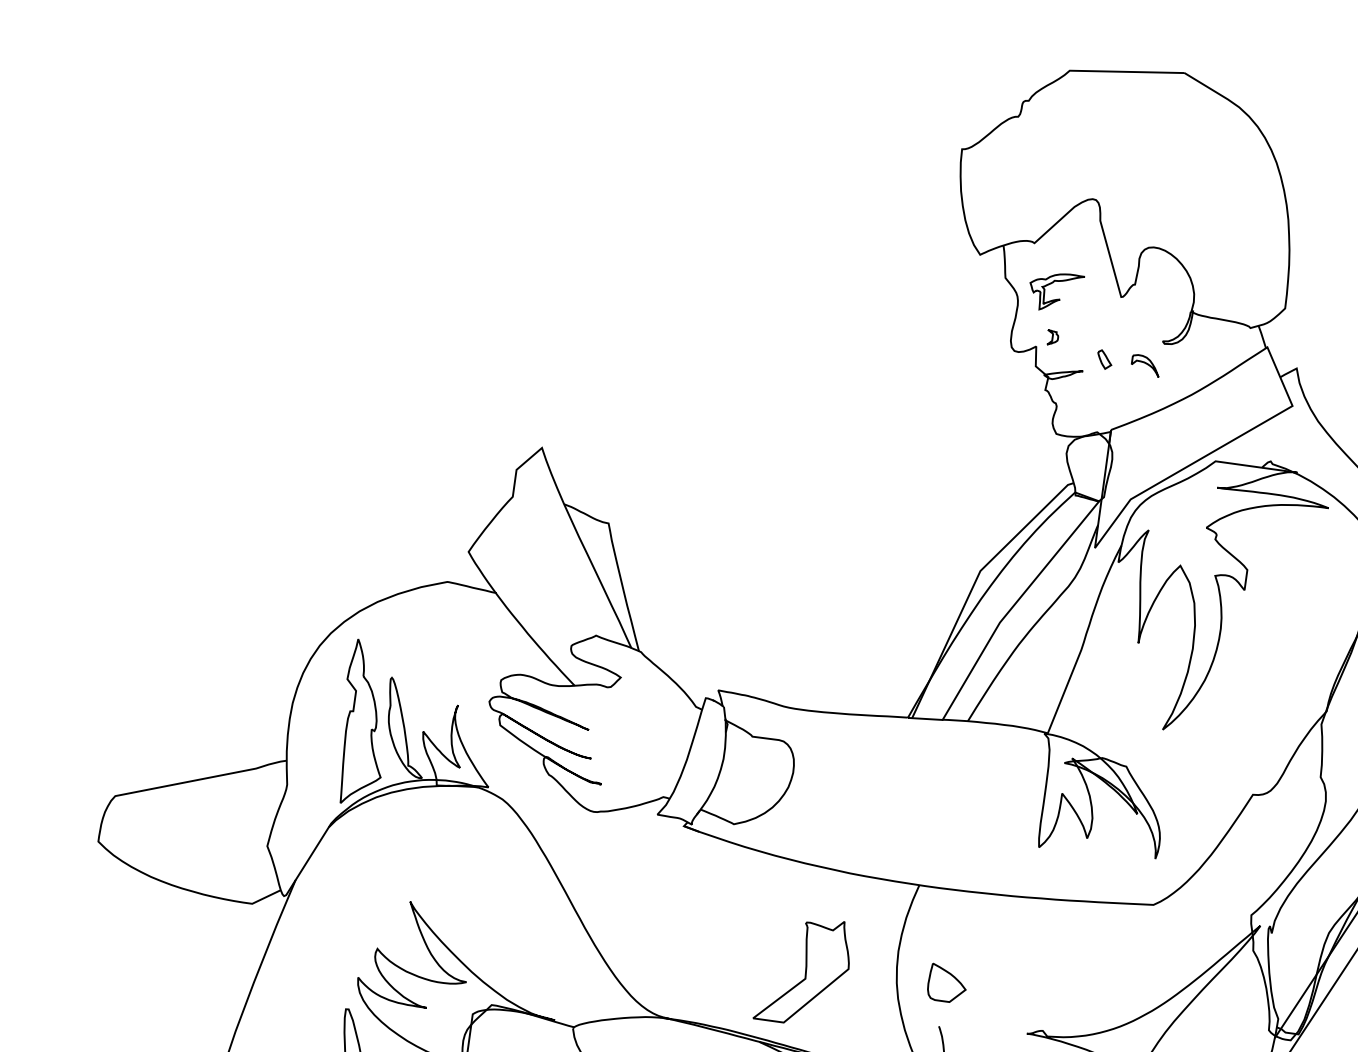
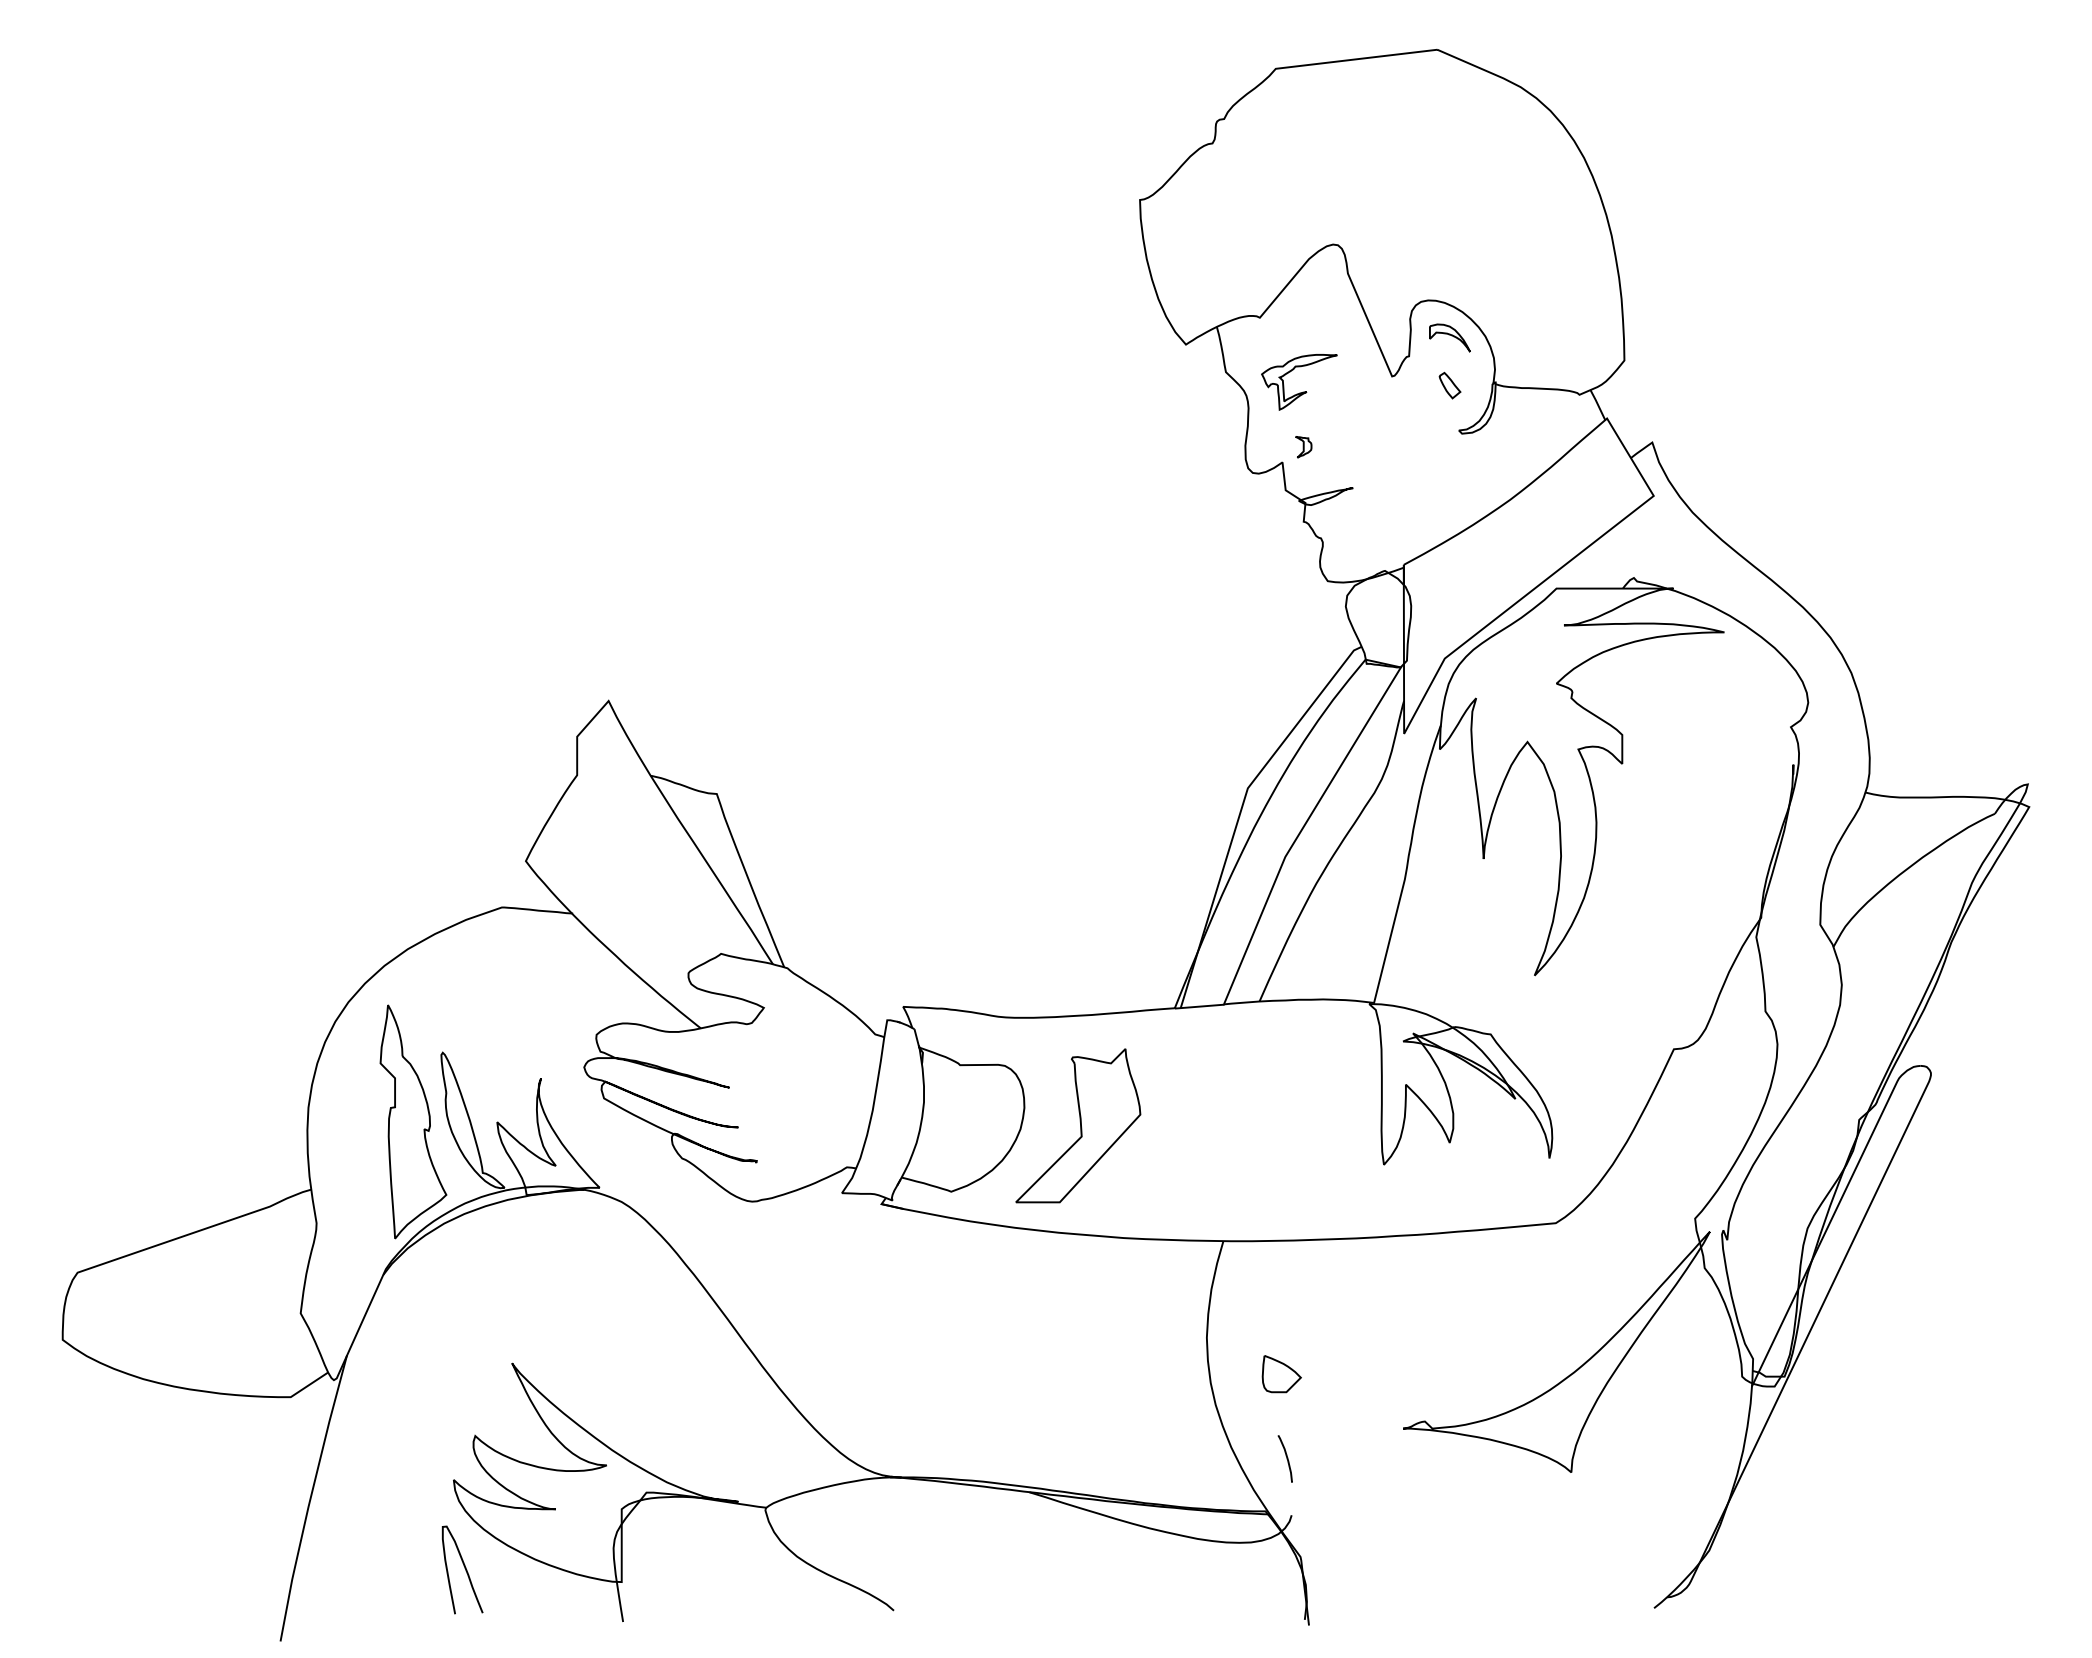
part: (1104, 359) -> (1449, 385), moved
part: (1145, 365) -> (1449, 337), moved
part: (804, 970) -> (1078, 1125), moved
part: (947, 984) -> (1281, 1374), size x0.71

